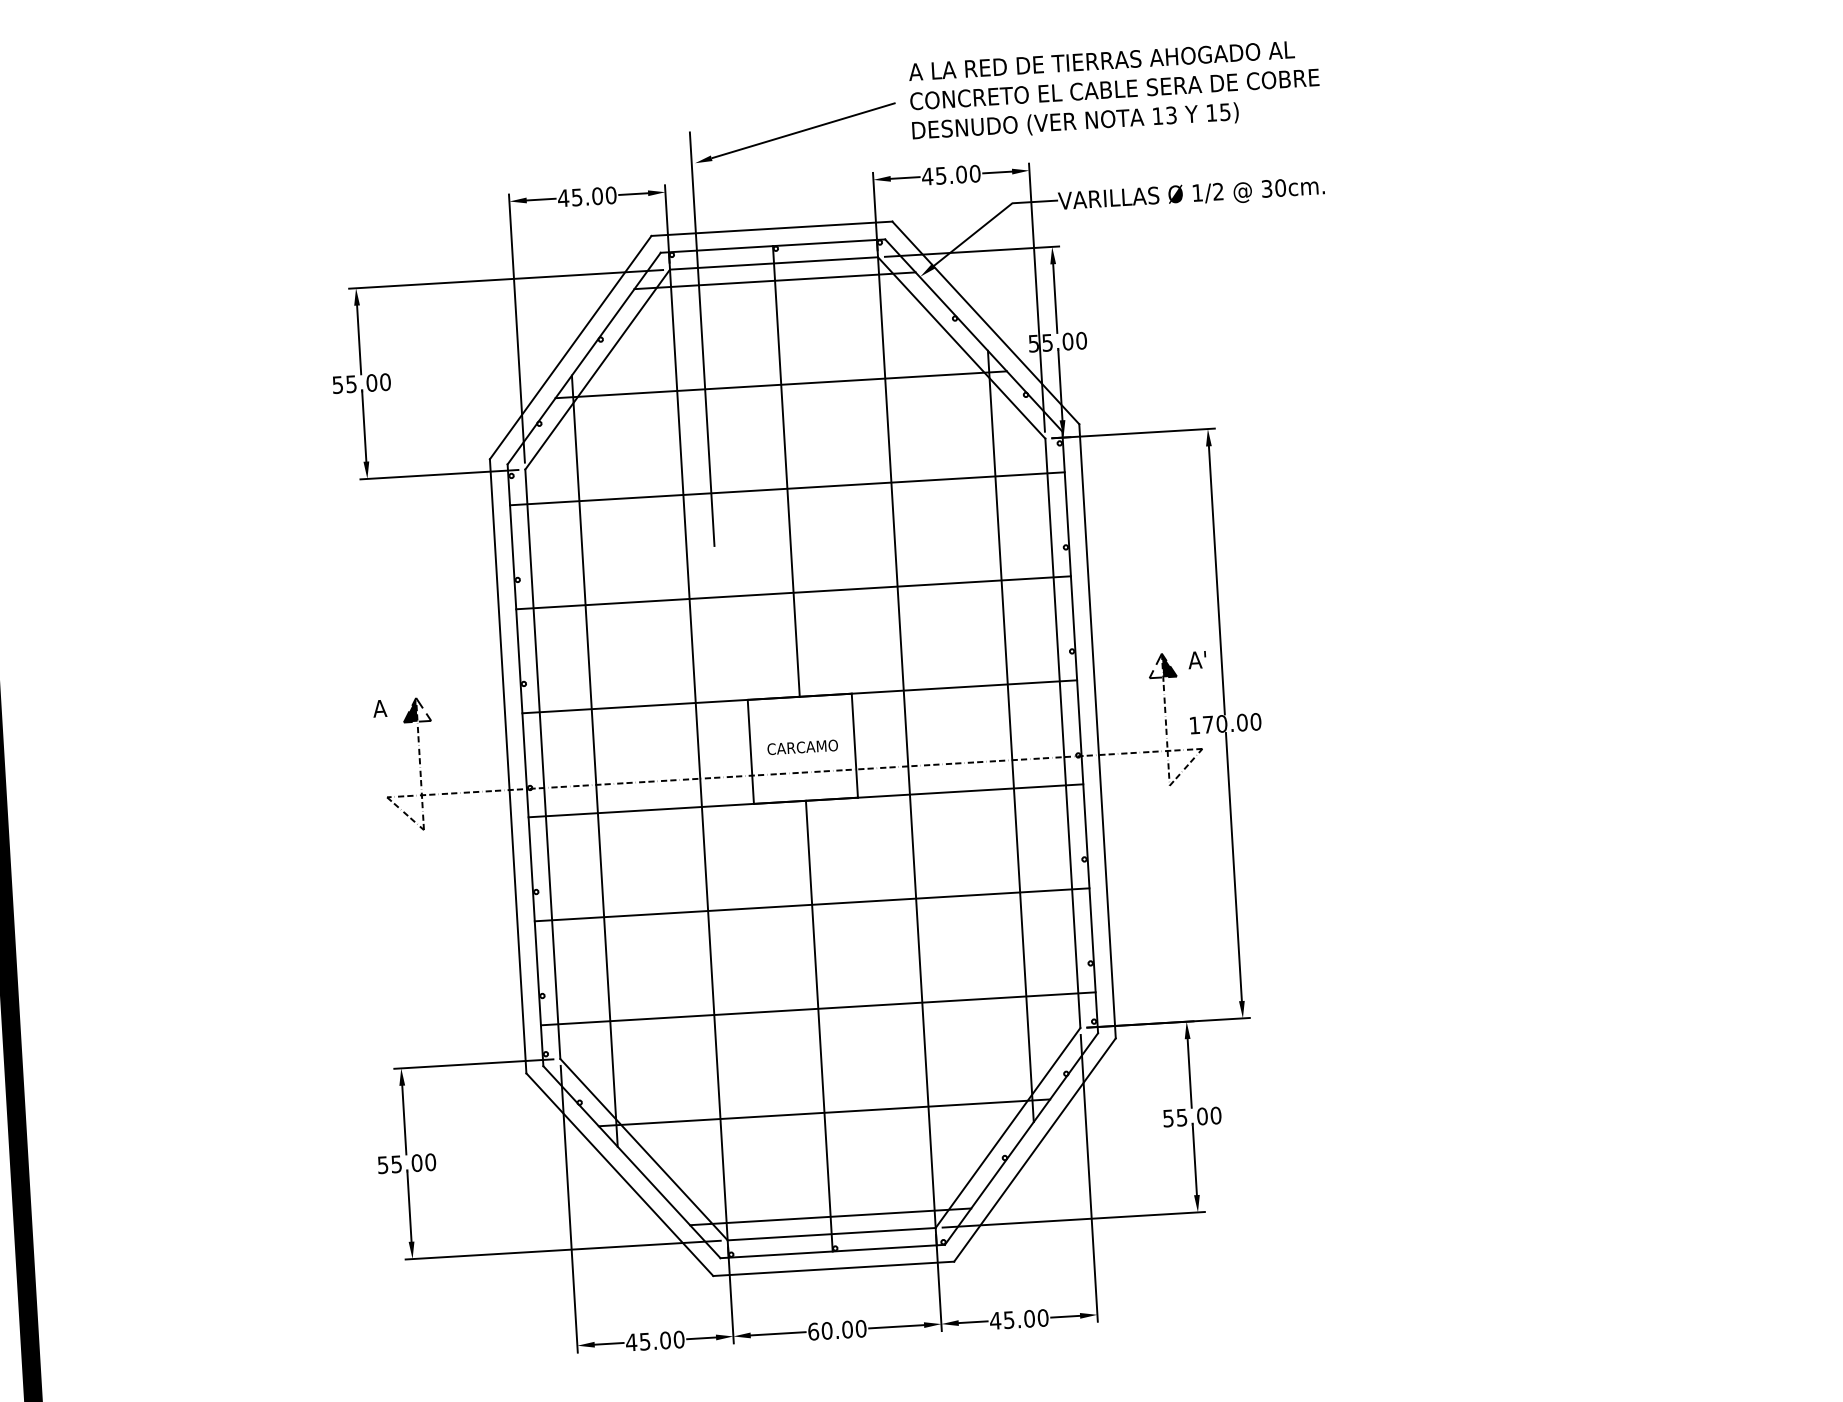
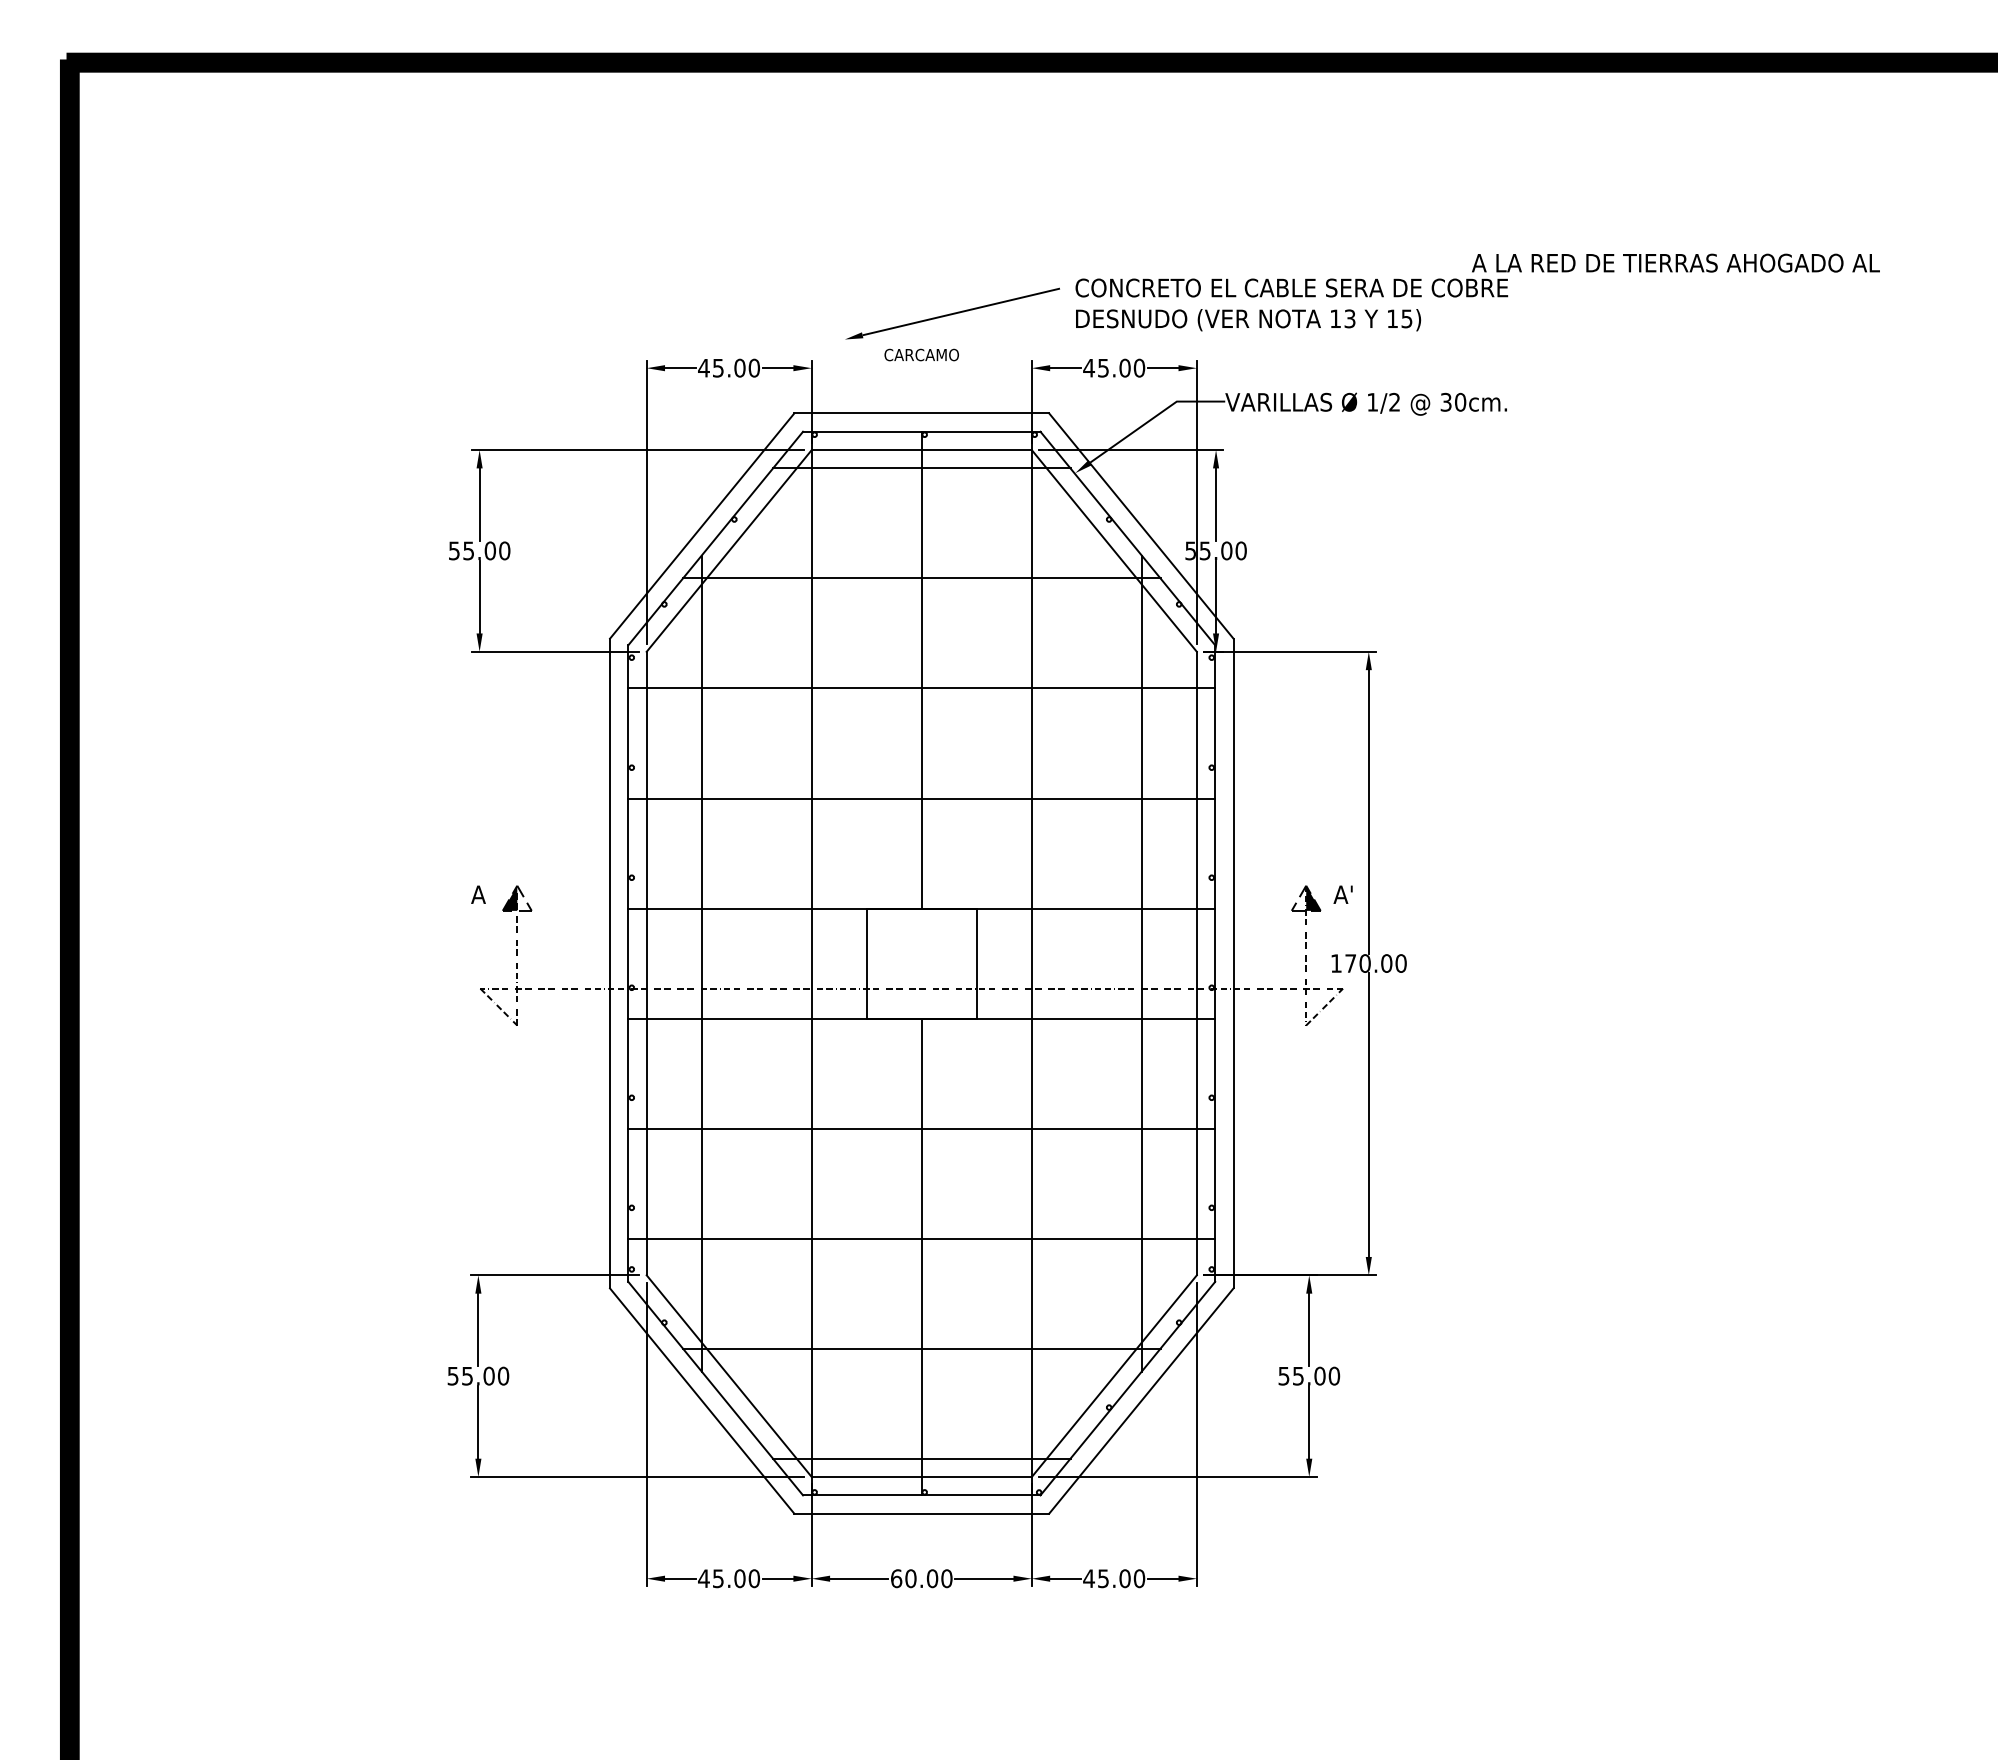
text: (1101, 60) -> (1675, 262), moved
line: (702, 339) -> (841, 525), removed
text: (802, 746) -> (921, 354), moved

